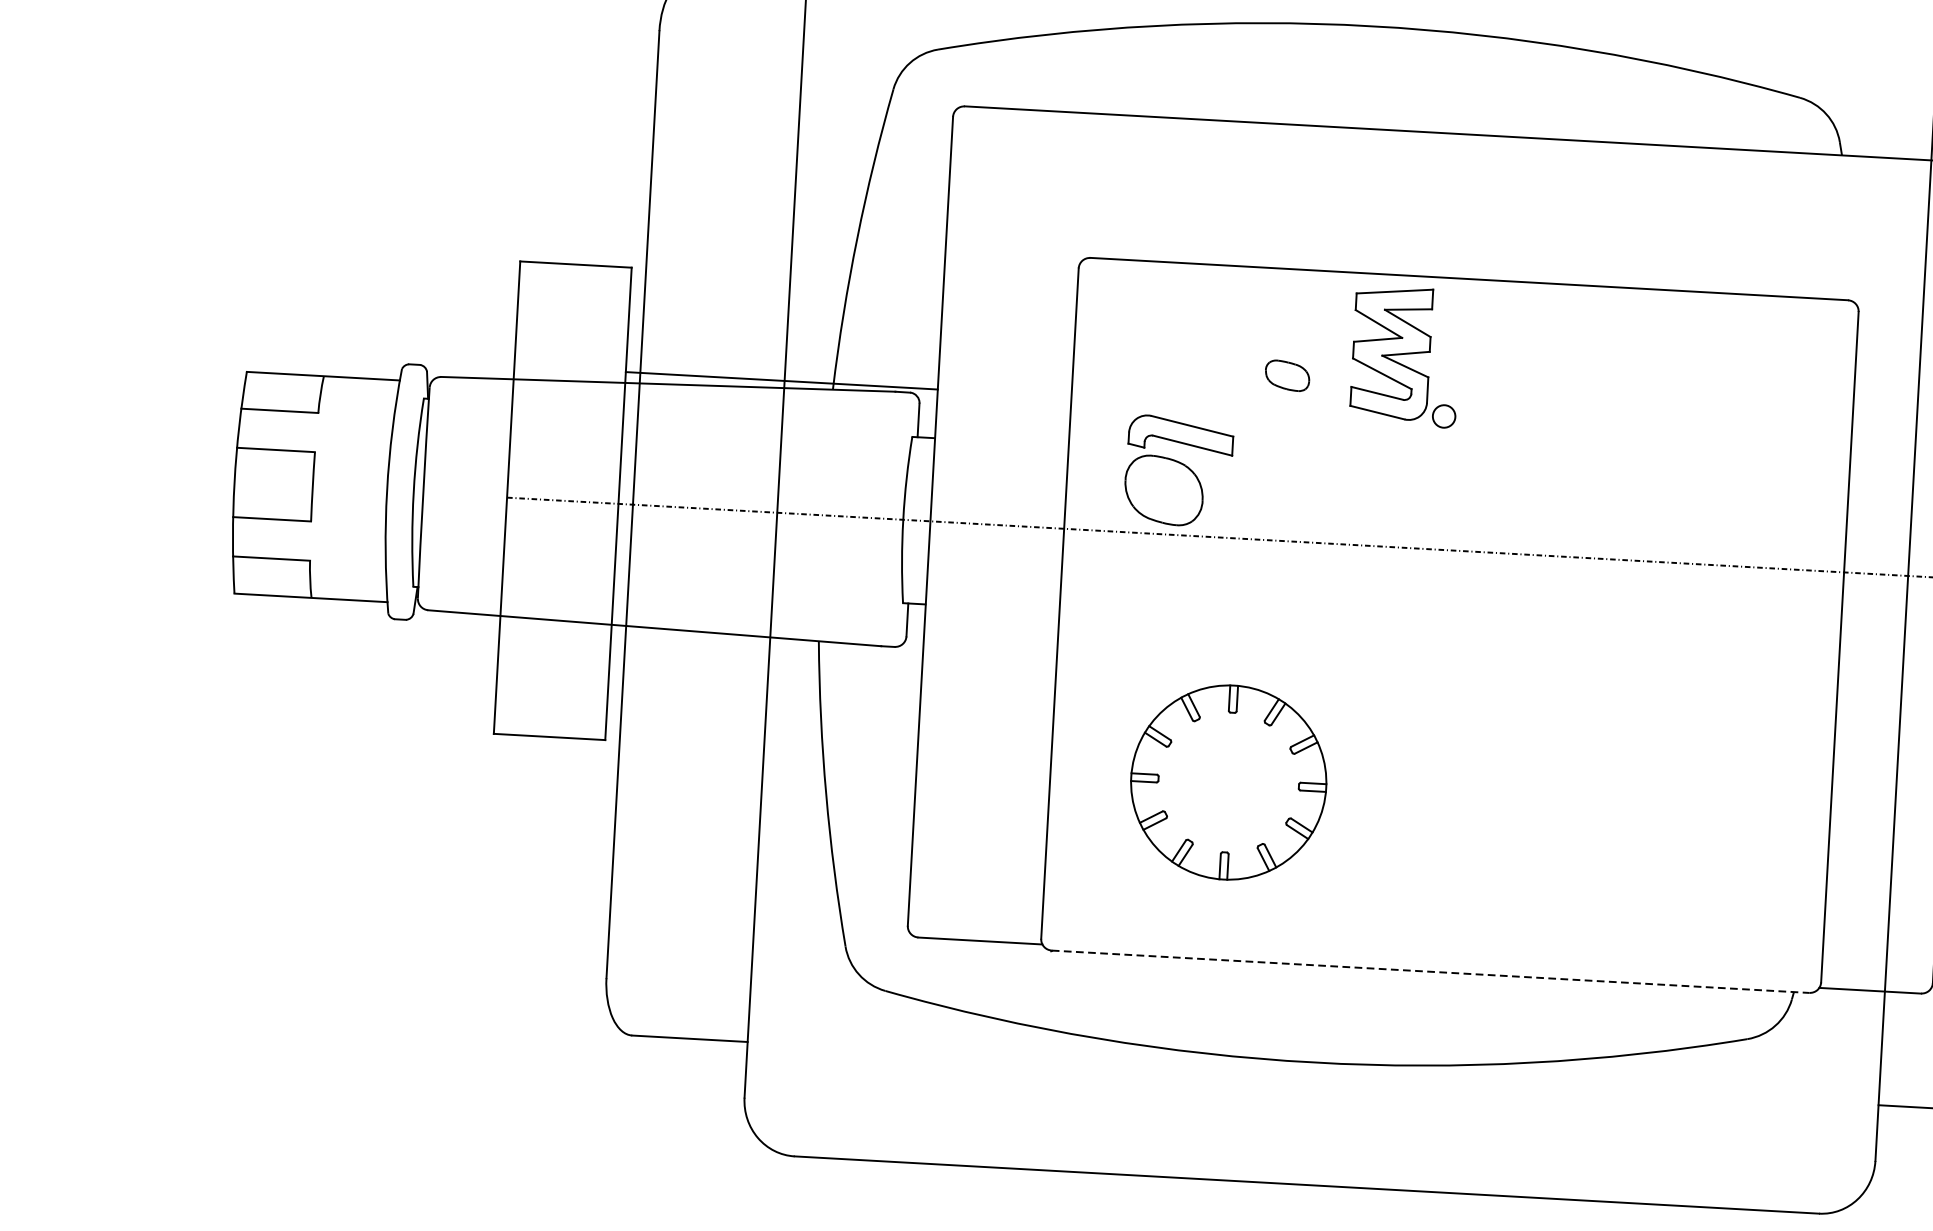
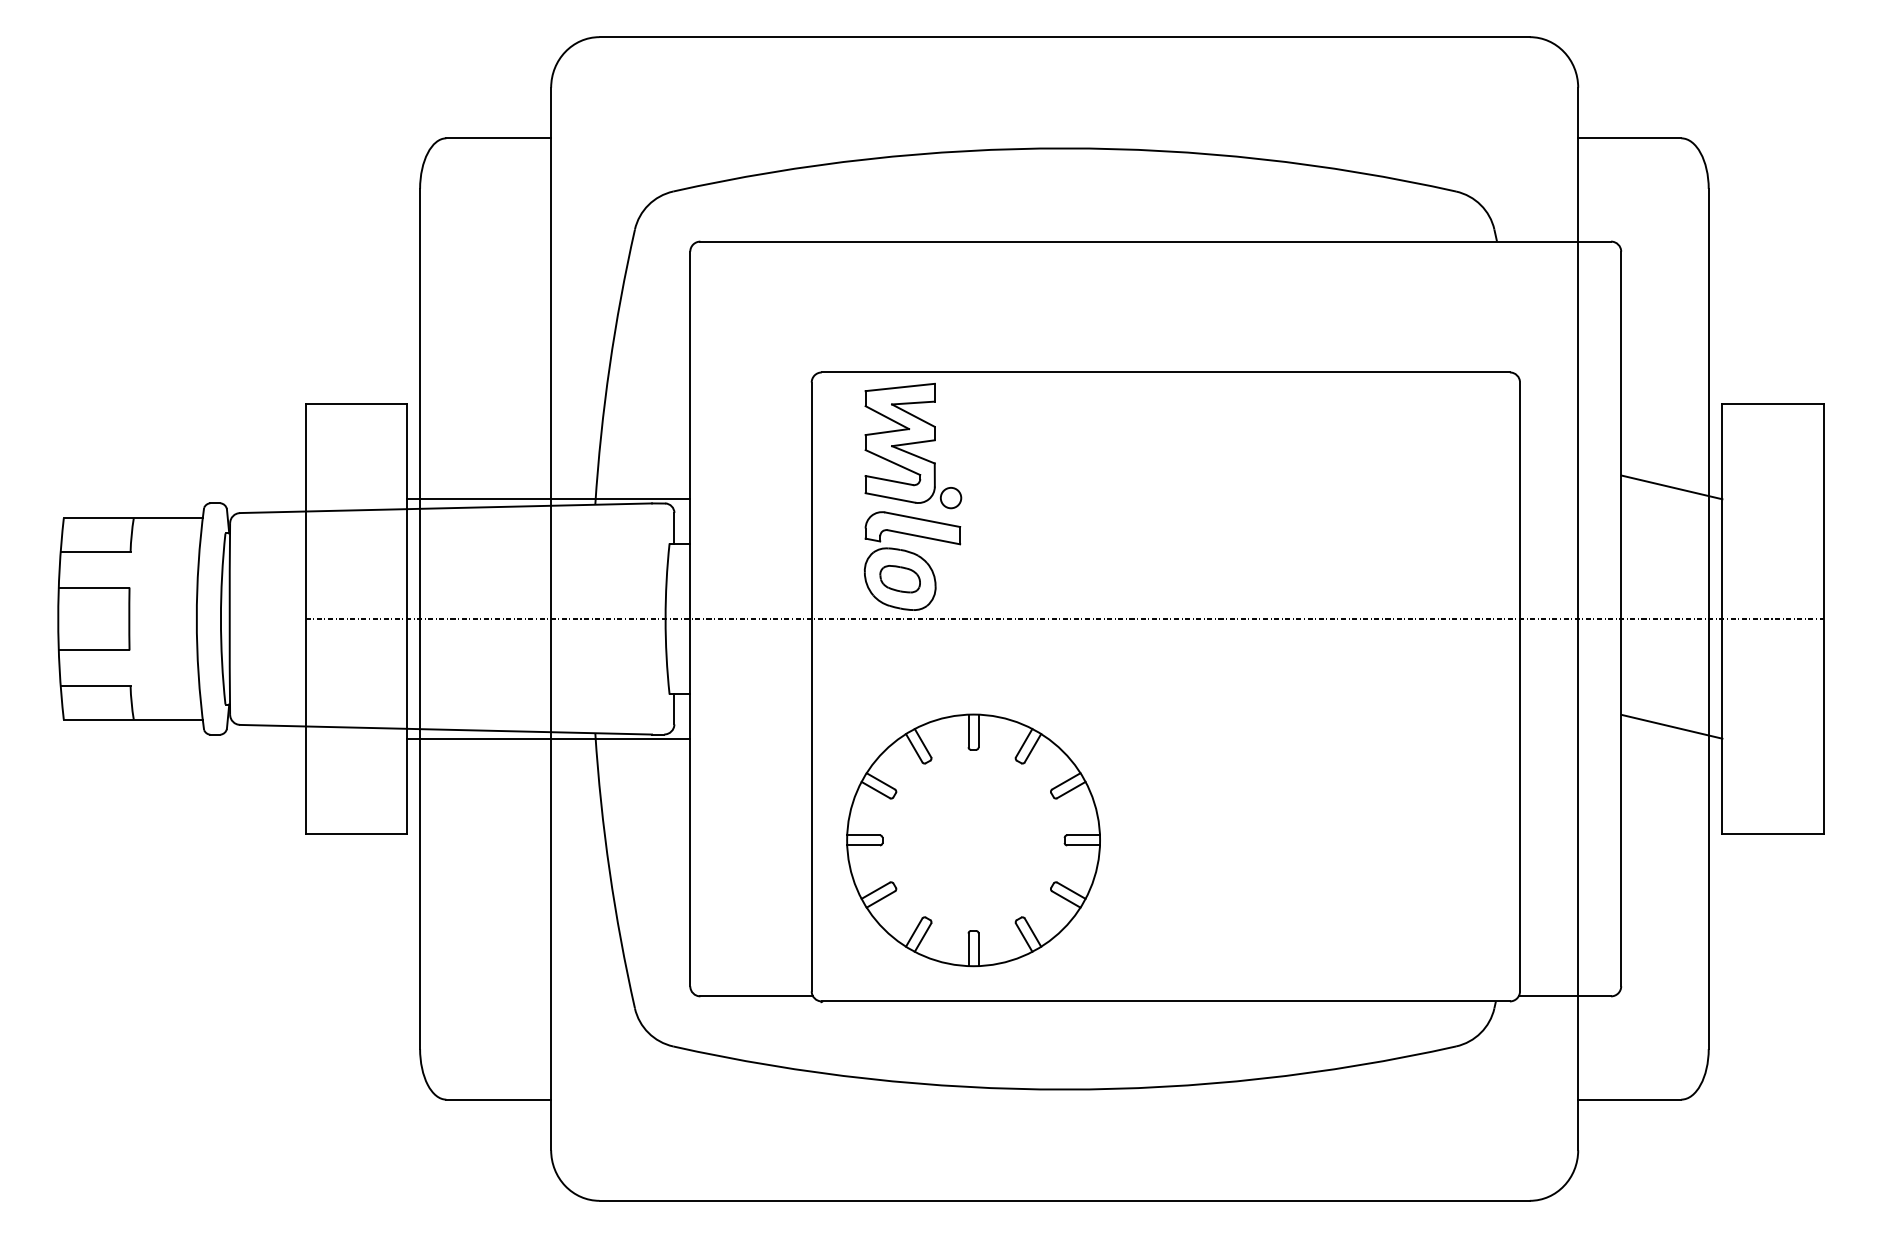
part: (1406, 356) -> (913, 445), moved
part: (1286, 376) -> (899, 579), moved
line: (766, 644) -> (548, 738), added
part: (1228, 782) -> (973, 840), size x1.43
line: (1431, 971) -> (1166, 1001), dashed -> solid

